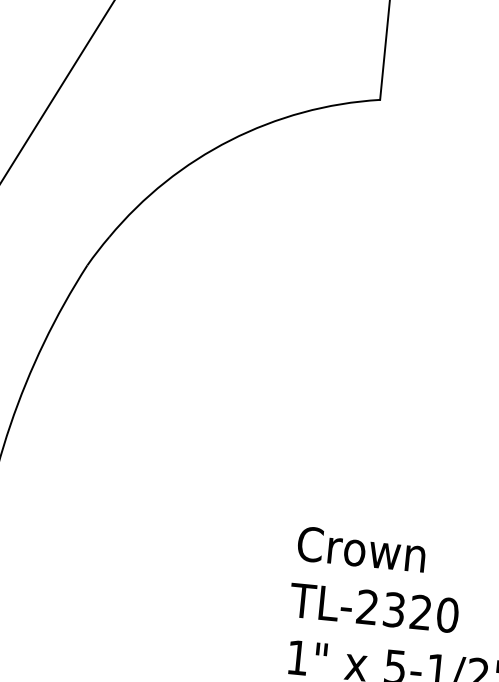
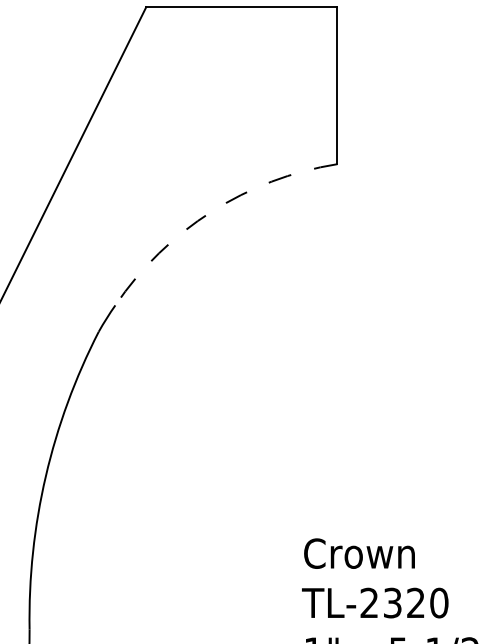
arc: (230, 140) -> (211, 211), solid -> dashed

